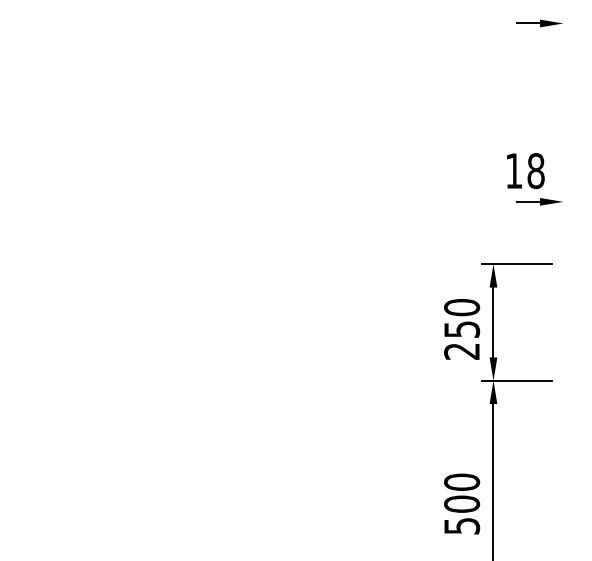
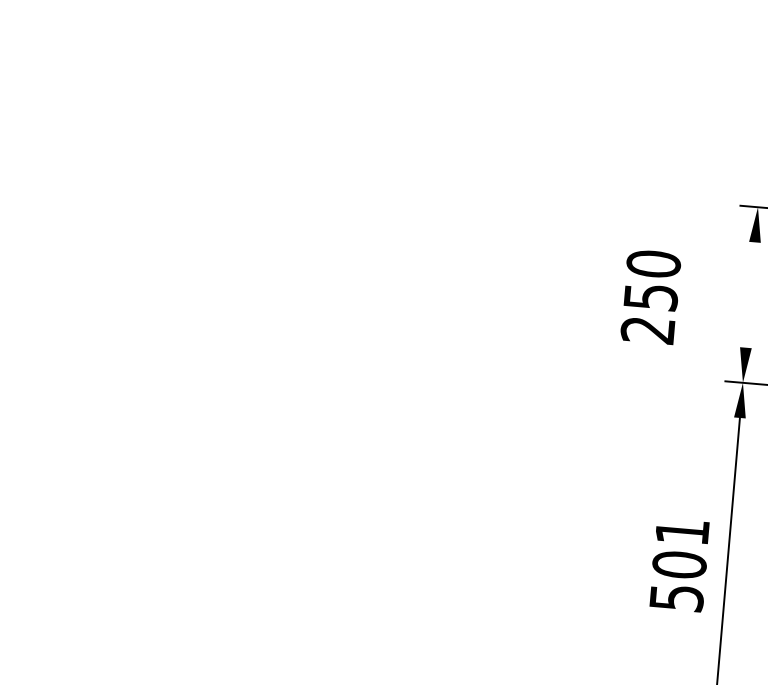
line: (493, 322) -> (750, 295), removed
text: (462, 329) -> (651, 297), moved
text: (462, 481) -> (683, 530), 500 -> 501

